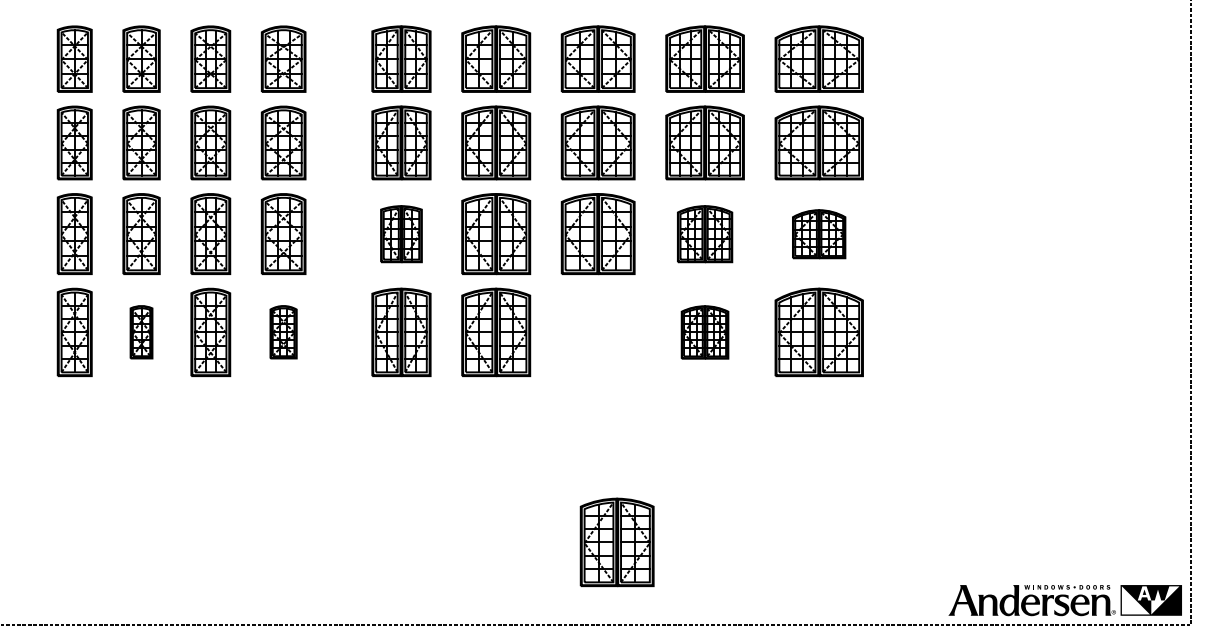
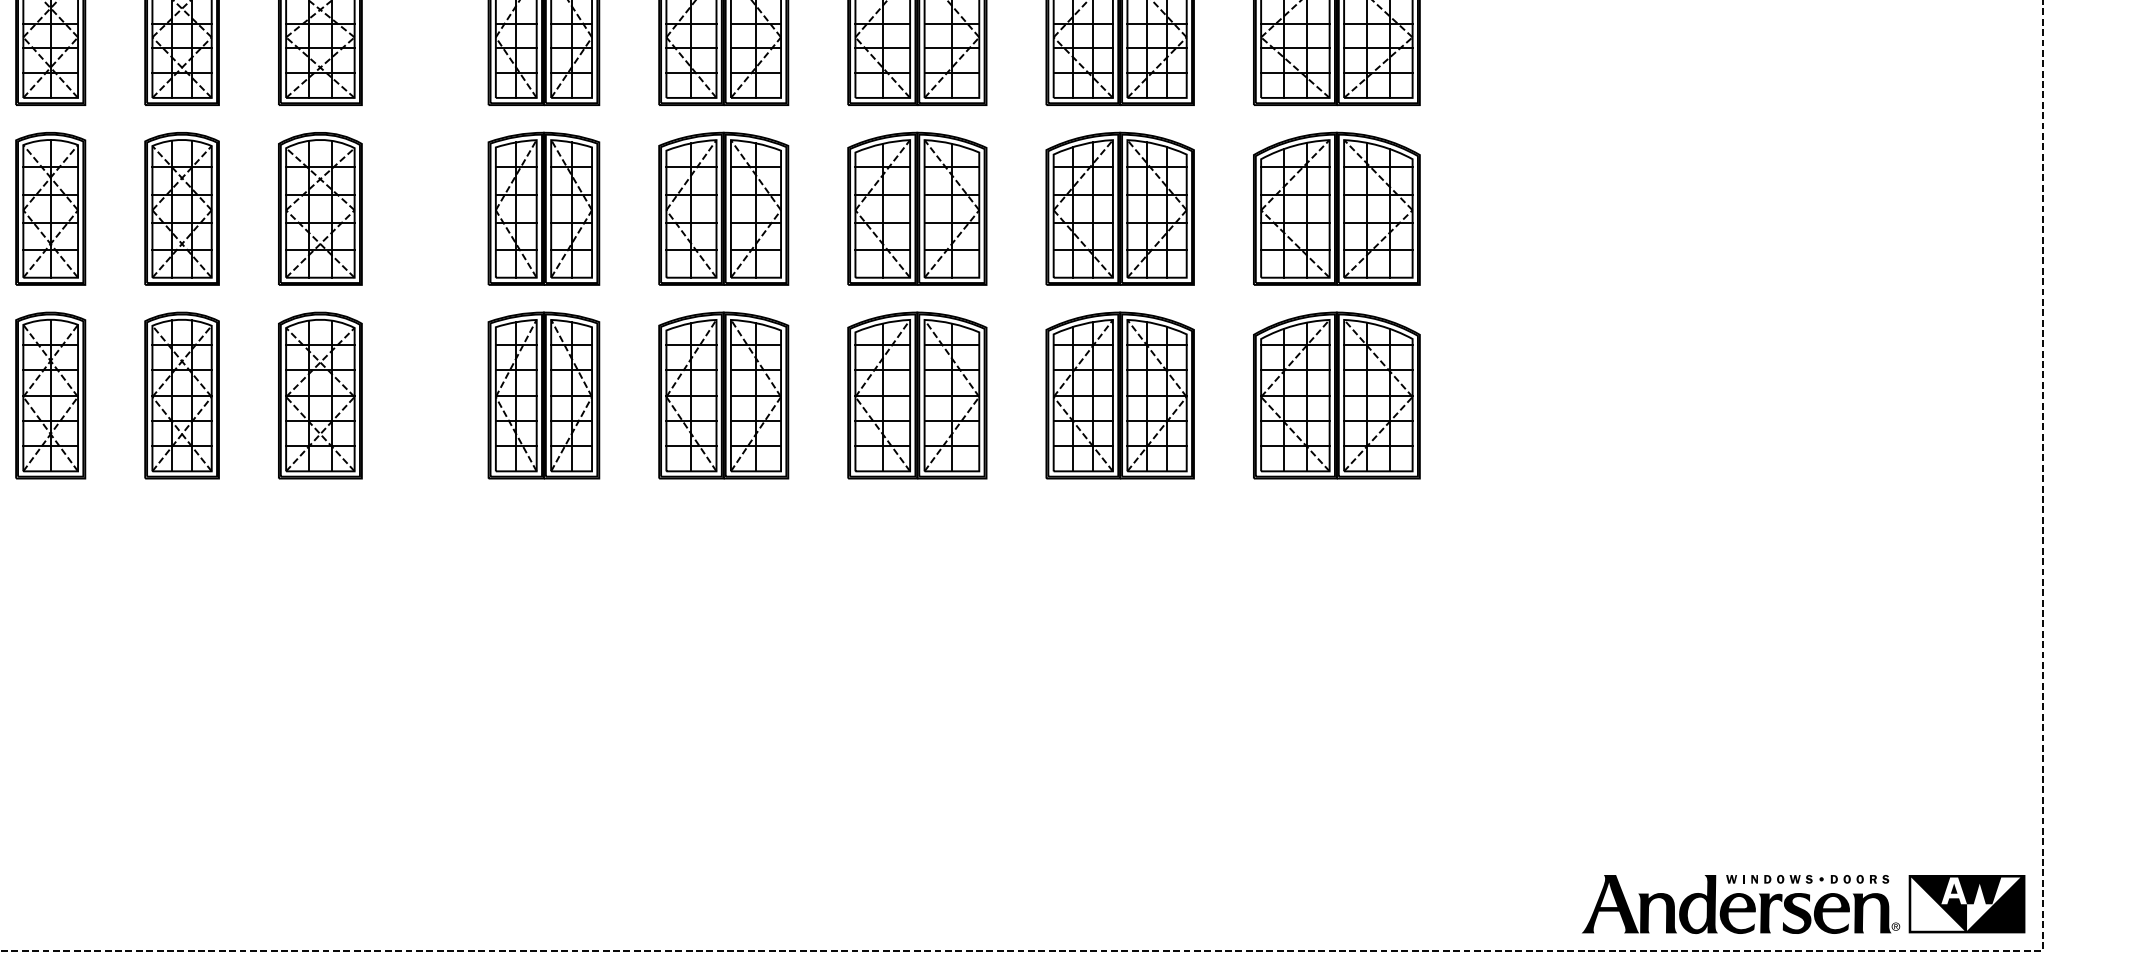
part: (401, 234) -> (544, 209), size x1.43
part: (704, 234) -> (1119, 209), size x1.43
part: (818, 234) -> (1335, 209), size x1.67
part: (141, 331) -> (50, 393), size x1.67
part: (283, 331) -> (320, 393), size x1.67
part: (704, 332) -> (1119, 395), size x1.67
part: (616, 542) -> (915, 395), moved

